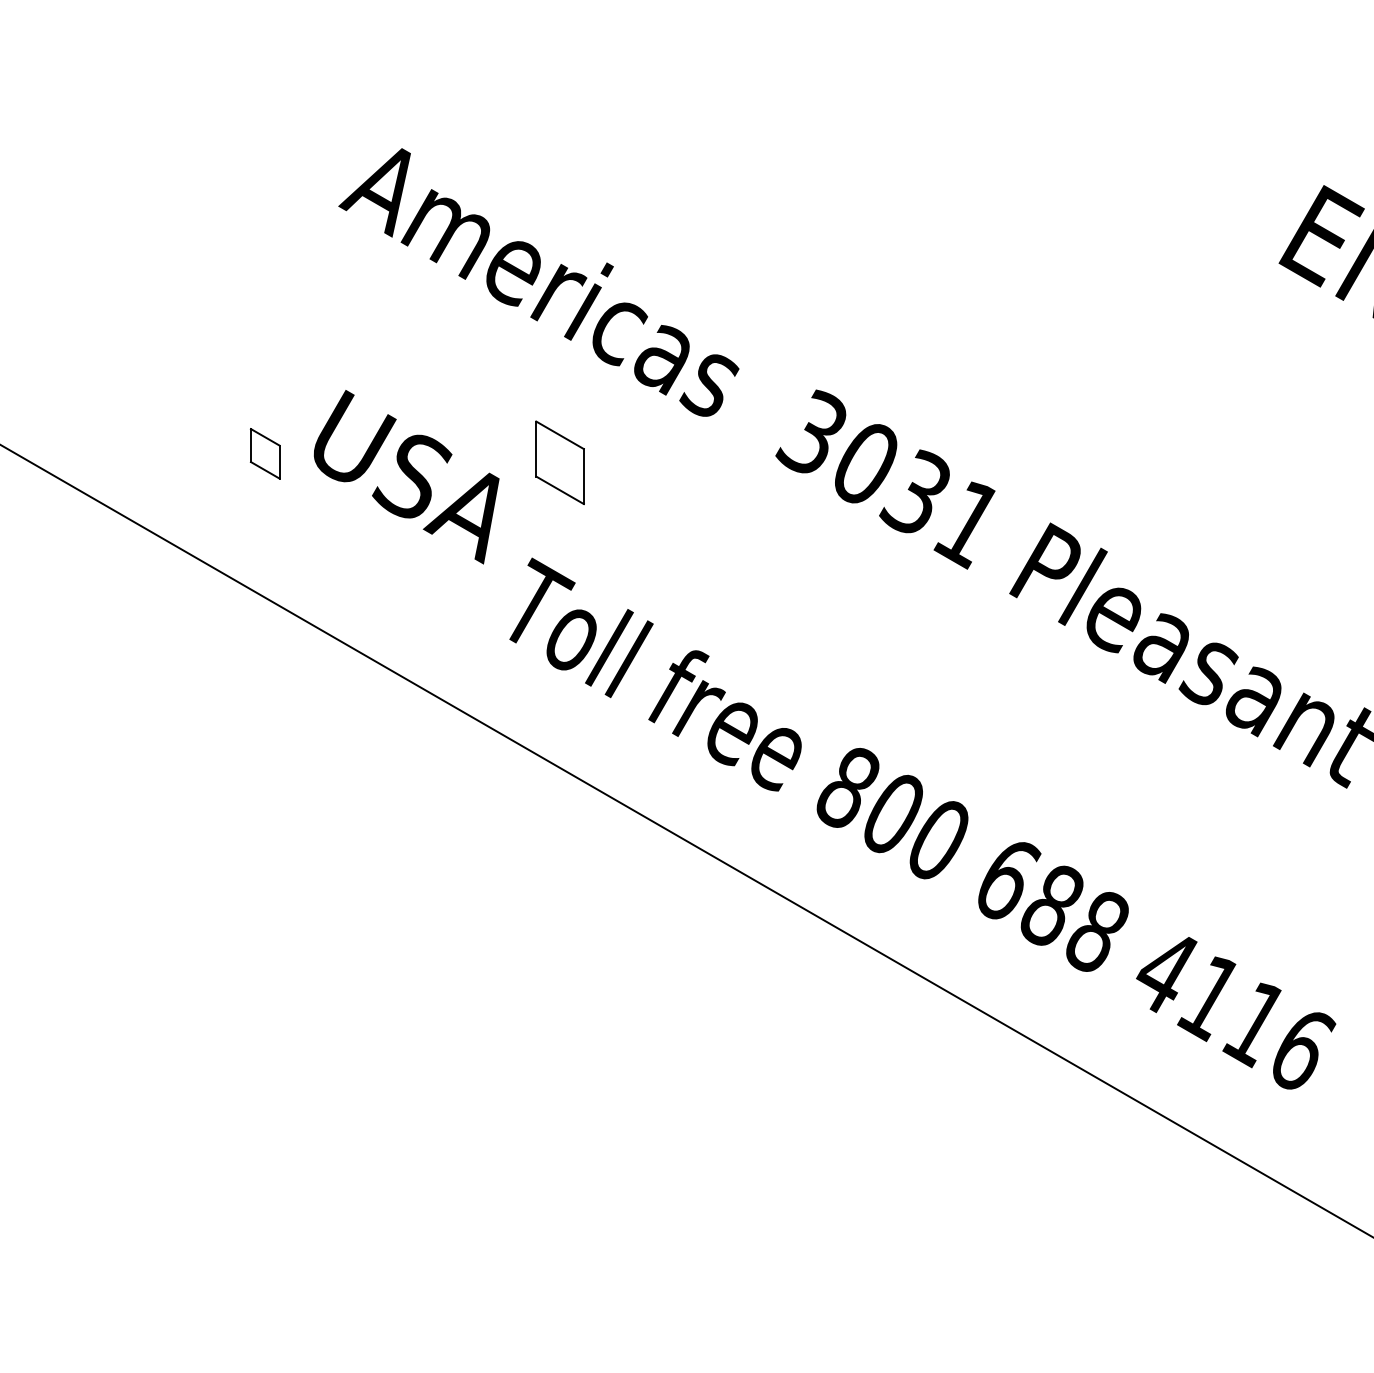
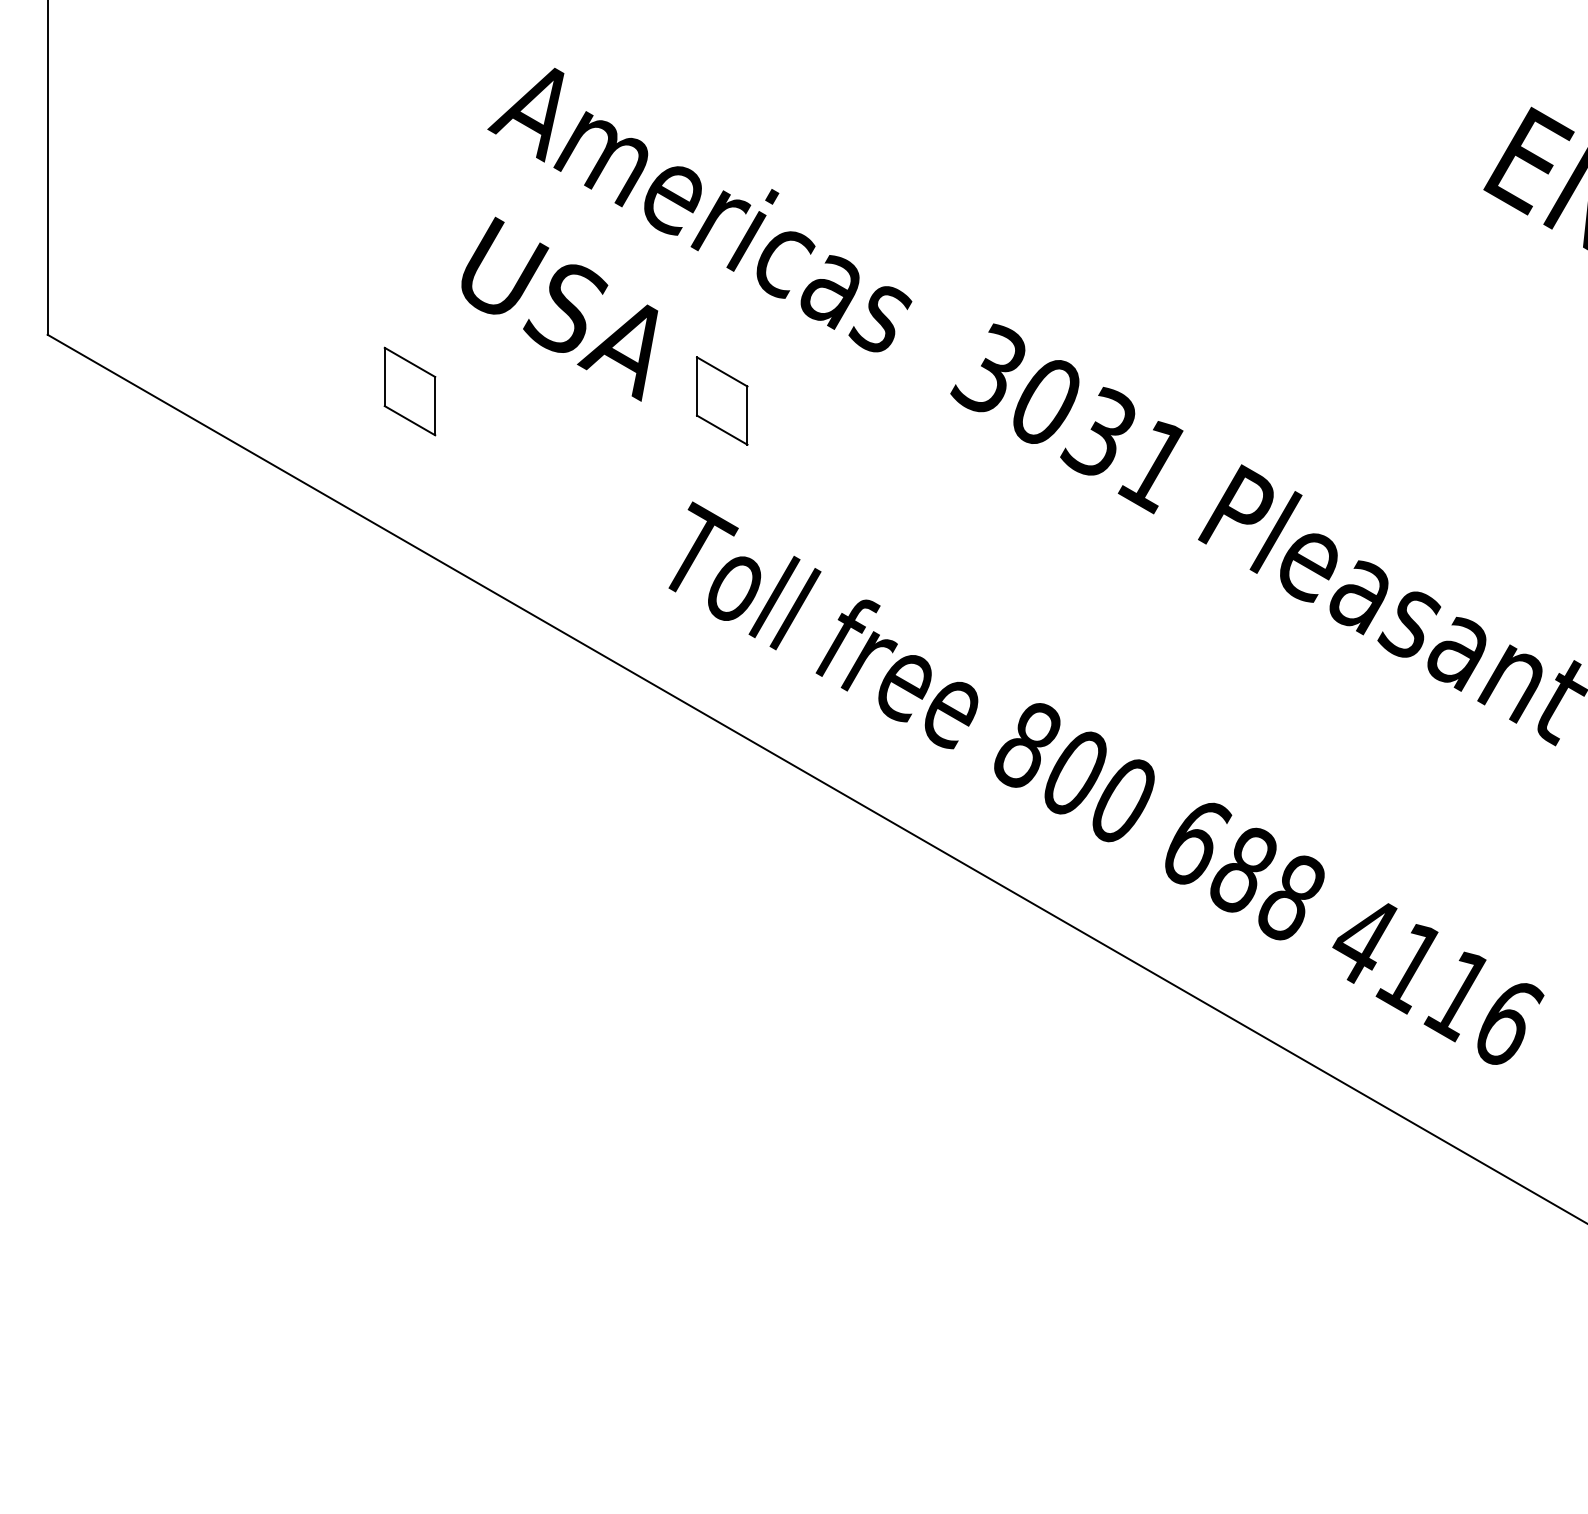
part: (264, 453) -> (409, 391), size x1.67
text: (406, 476) -> (559, 308), moved

